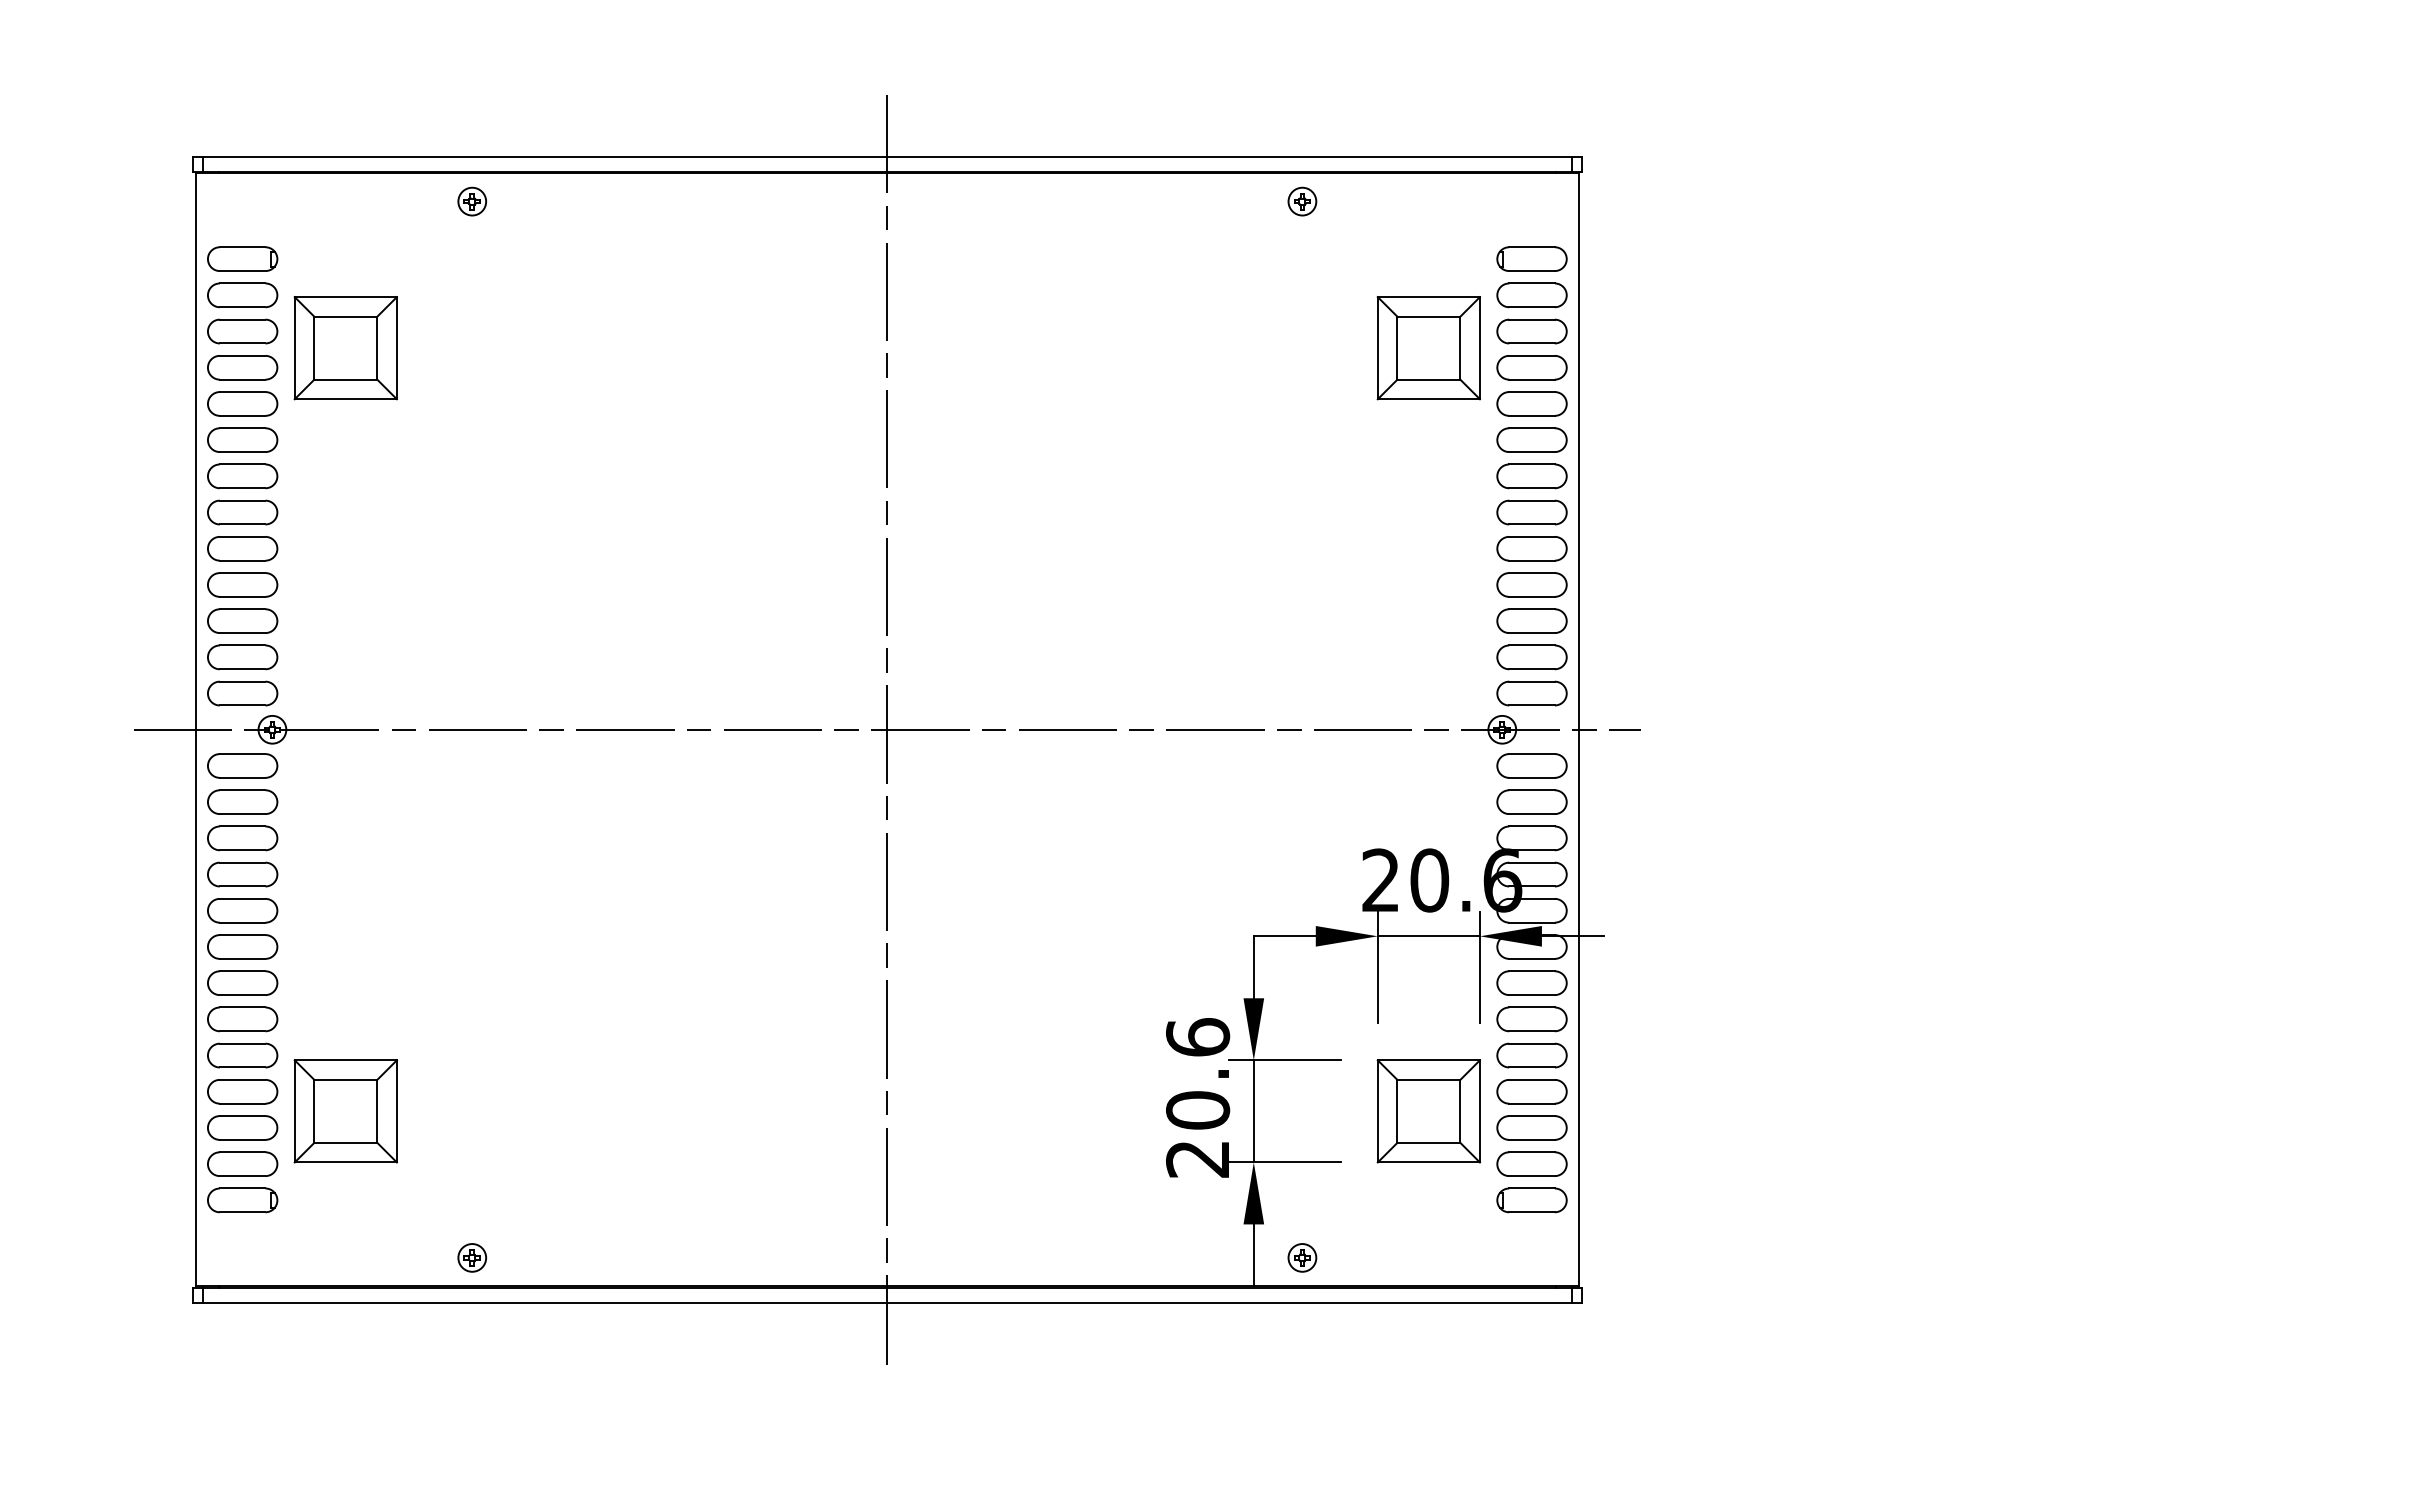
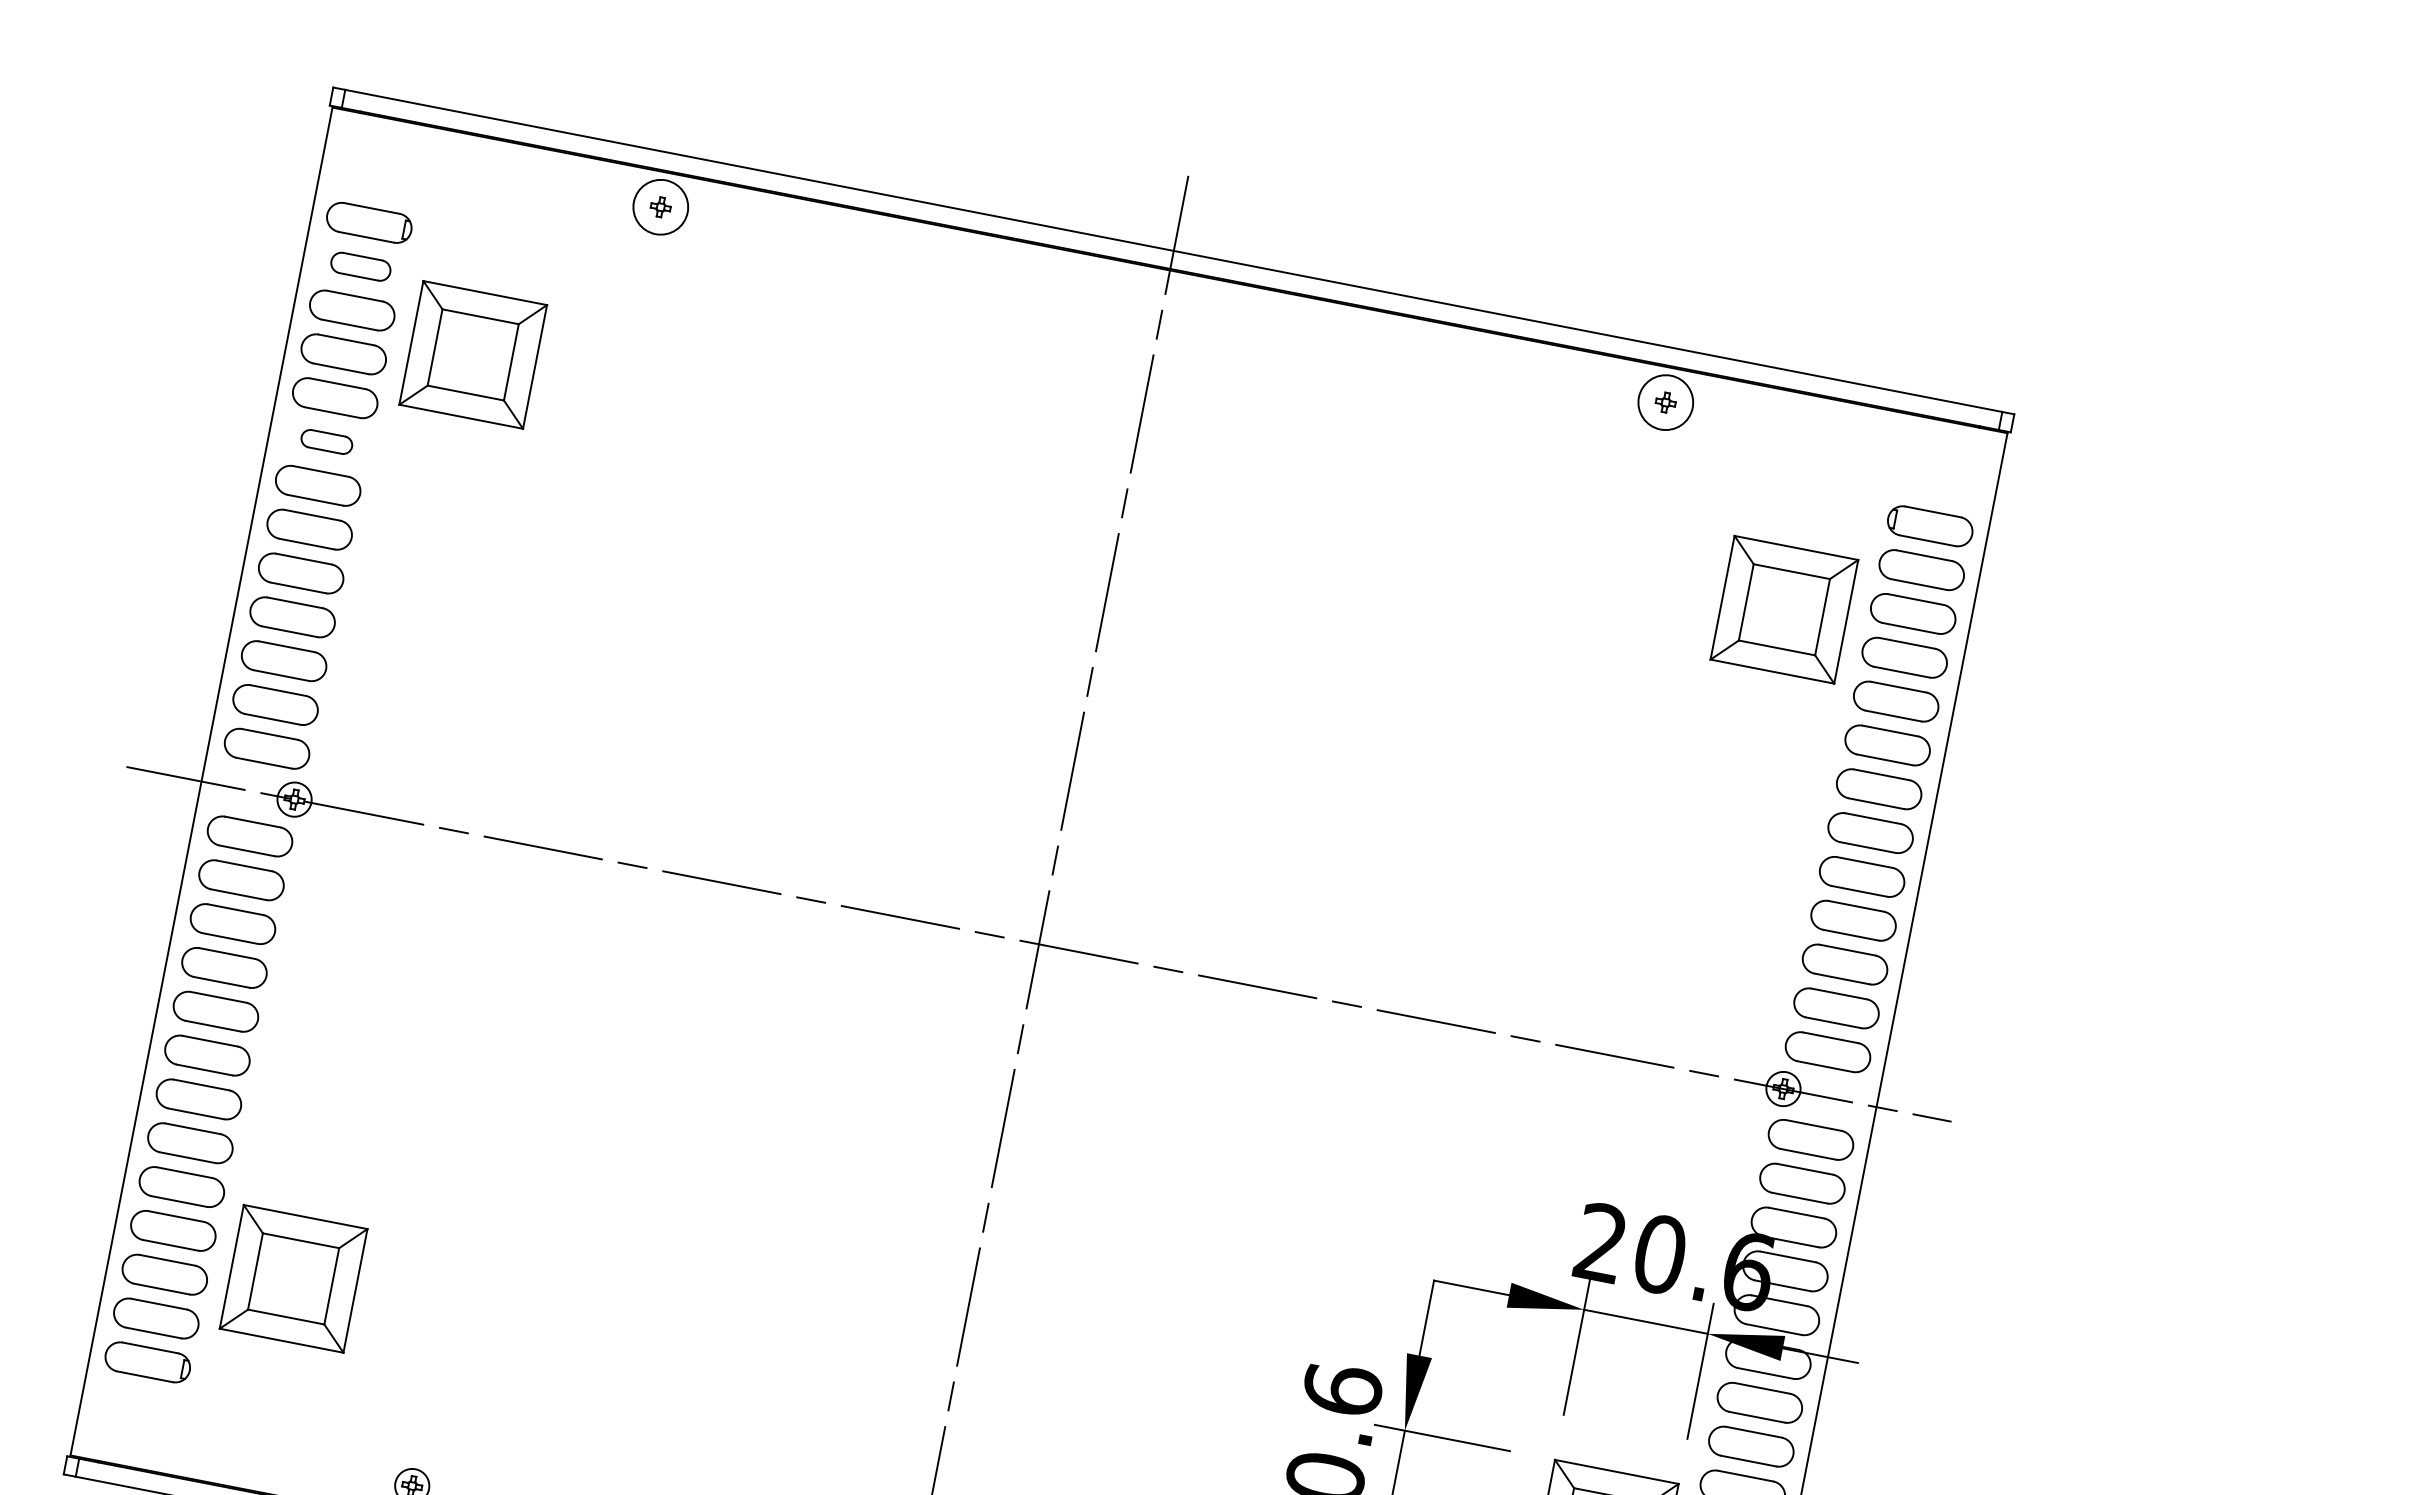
circle: (472, 201) -> (661, 207), size x1.6
circle: (1302, 201) -> (1665, 402), size x1.6
part: (242, 295) -> (360, 266), size x0.7
part: (242, 439) -> (326, 441), size x0.6

